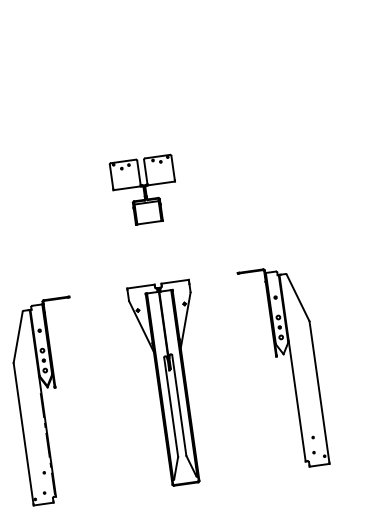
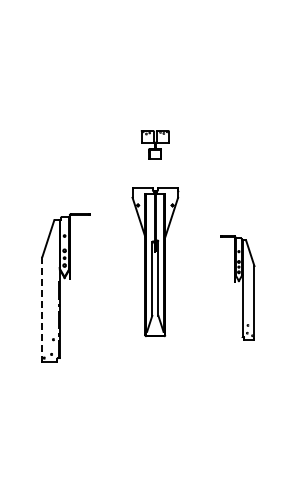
part: (143, 190) -> (154, 144), size x0.6
part: (282, 367) -> (237, 287), size x0.7
part: (172, 384) -> (155, 262), moved
line: (23, 434) -> (42, 309), solid -> dashed

